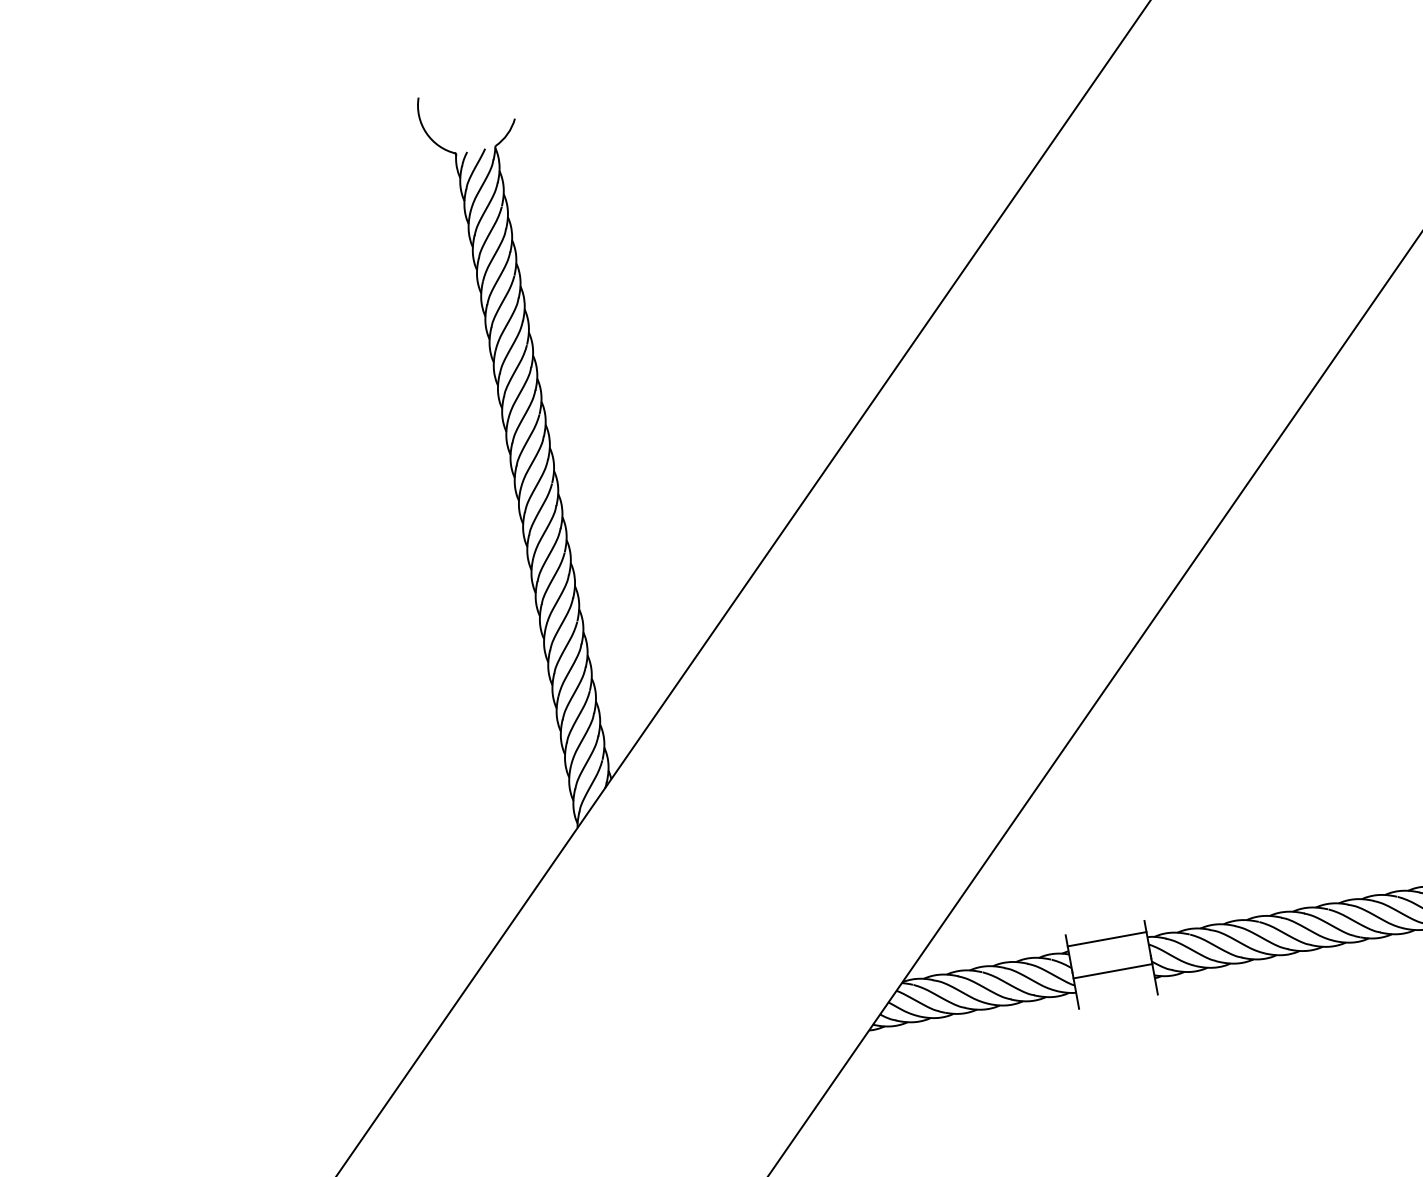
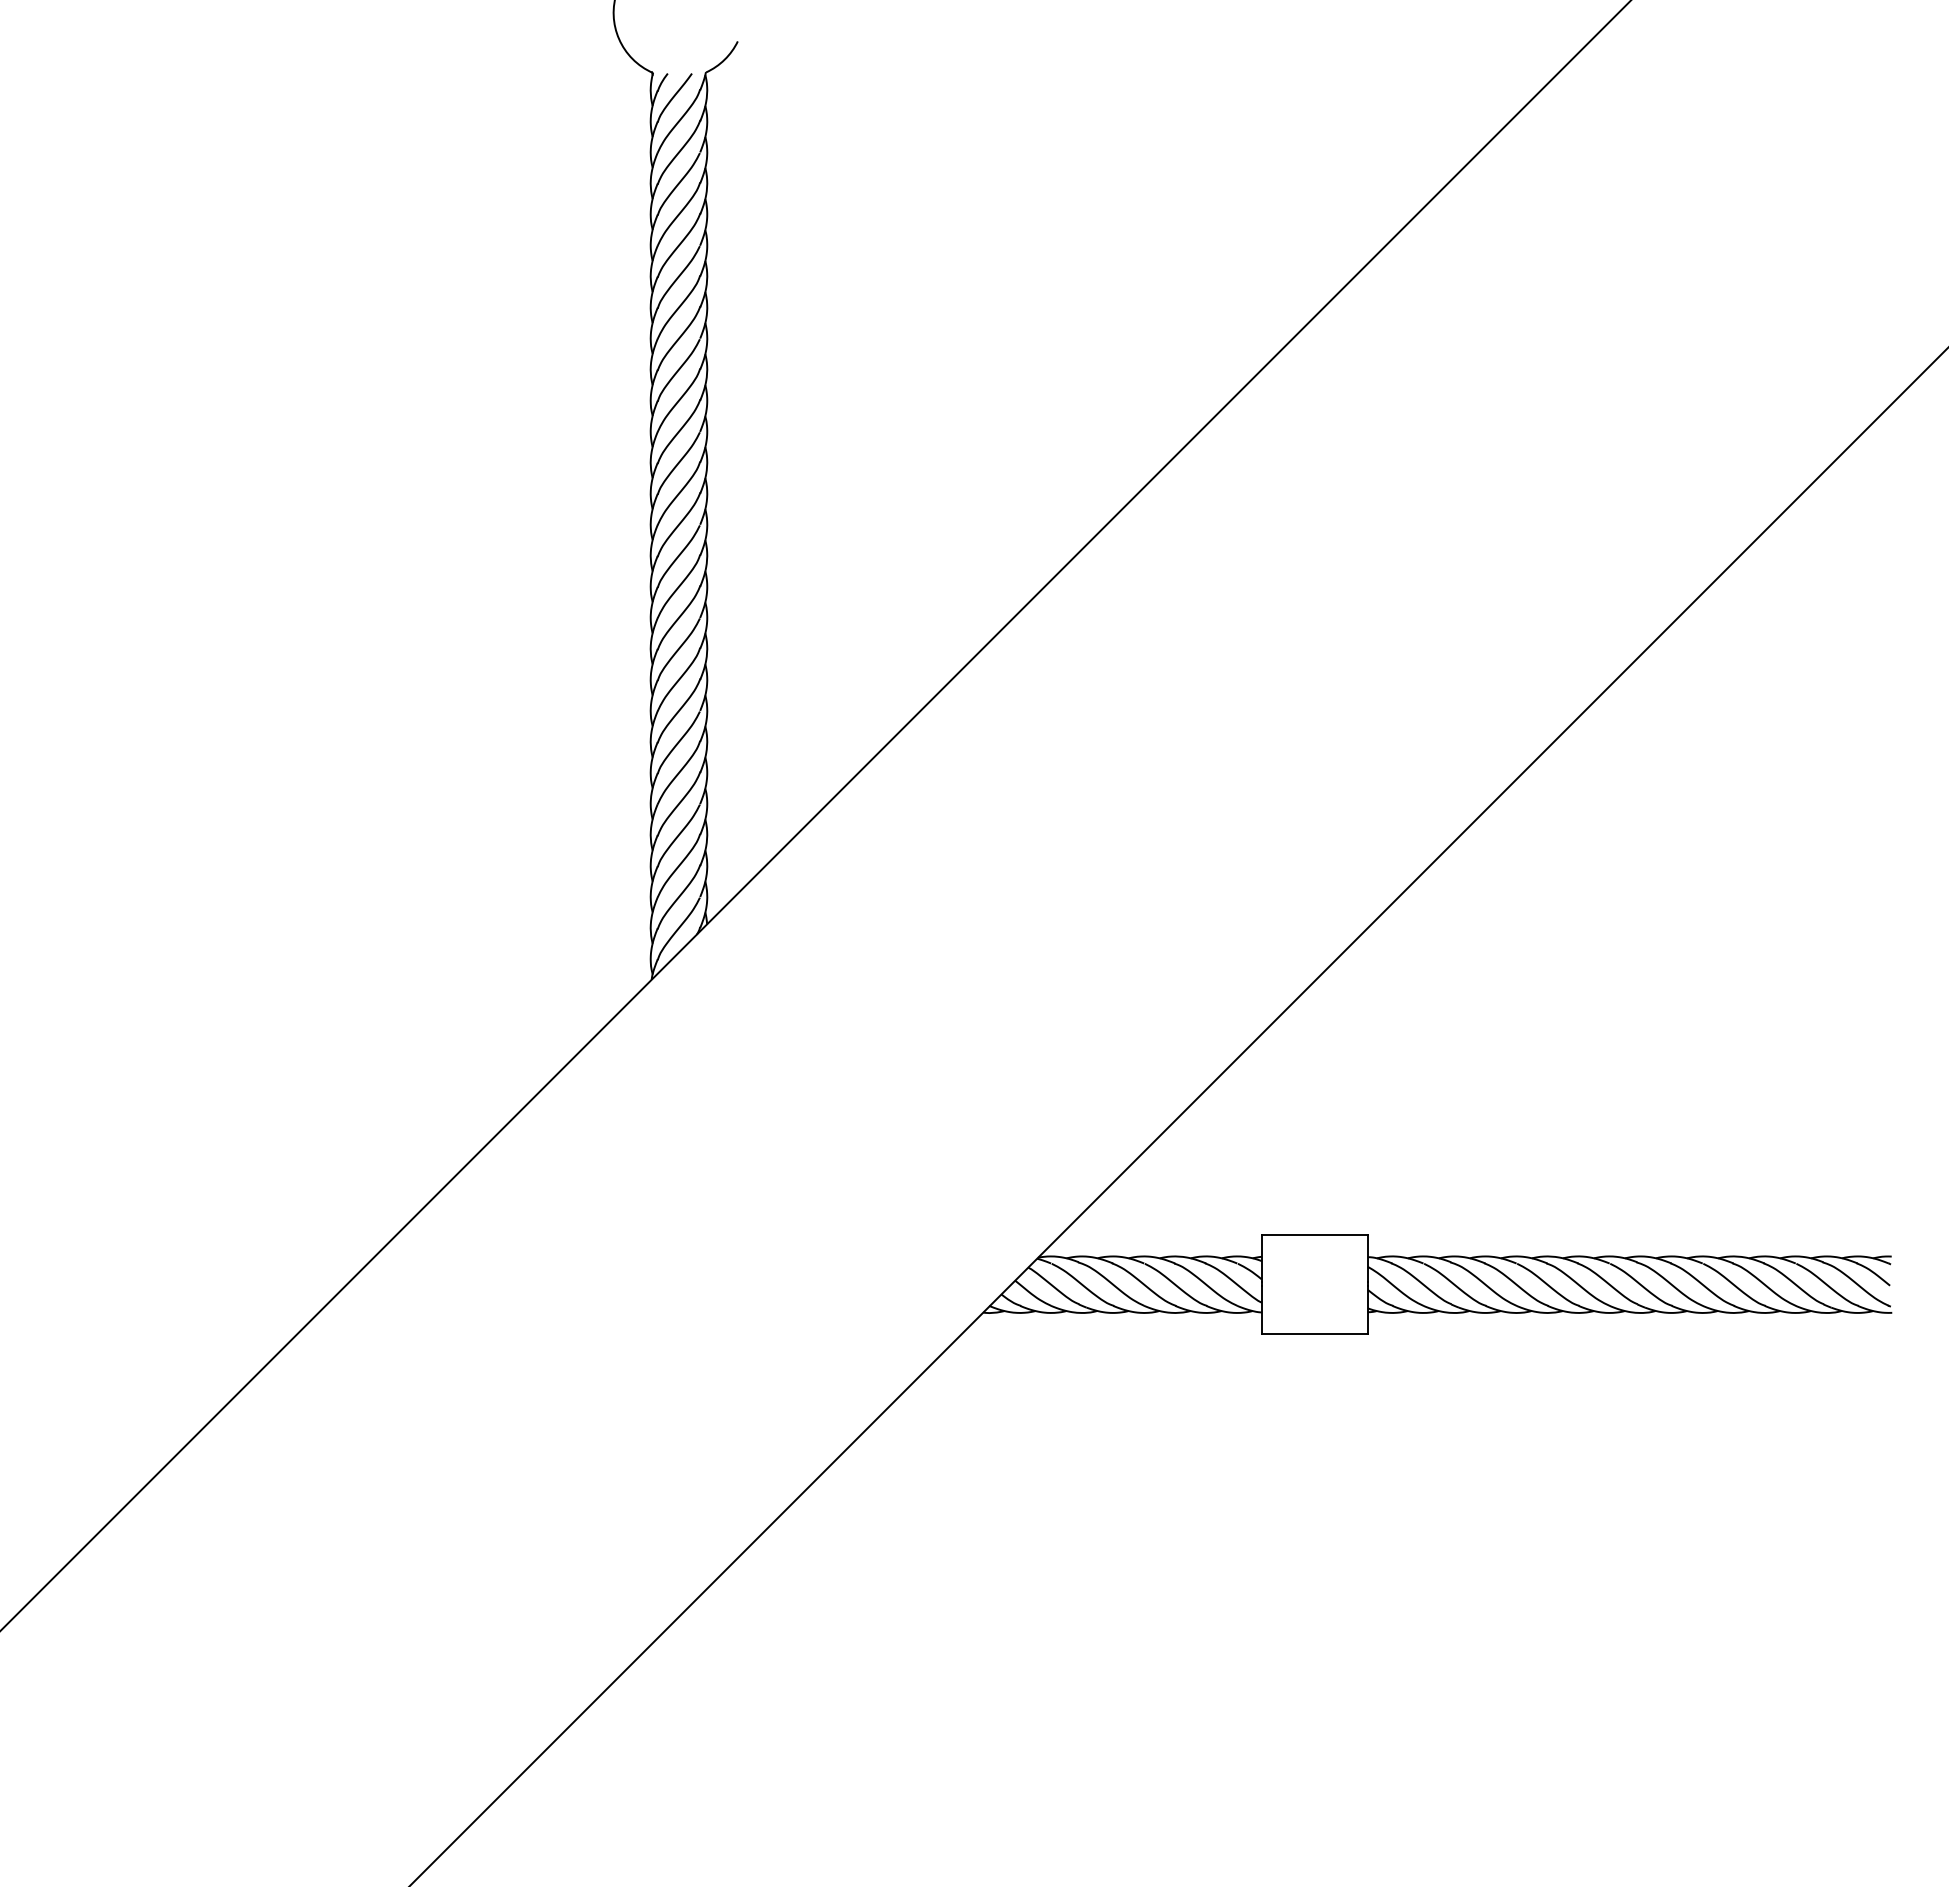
line: (1106, 939) -> (1314, 1334), moved
line: (1112, 971) -> (1314, 1235), moved

